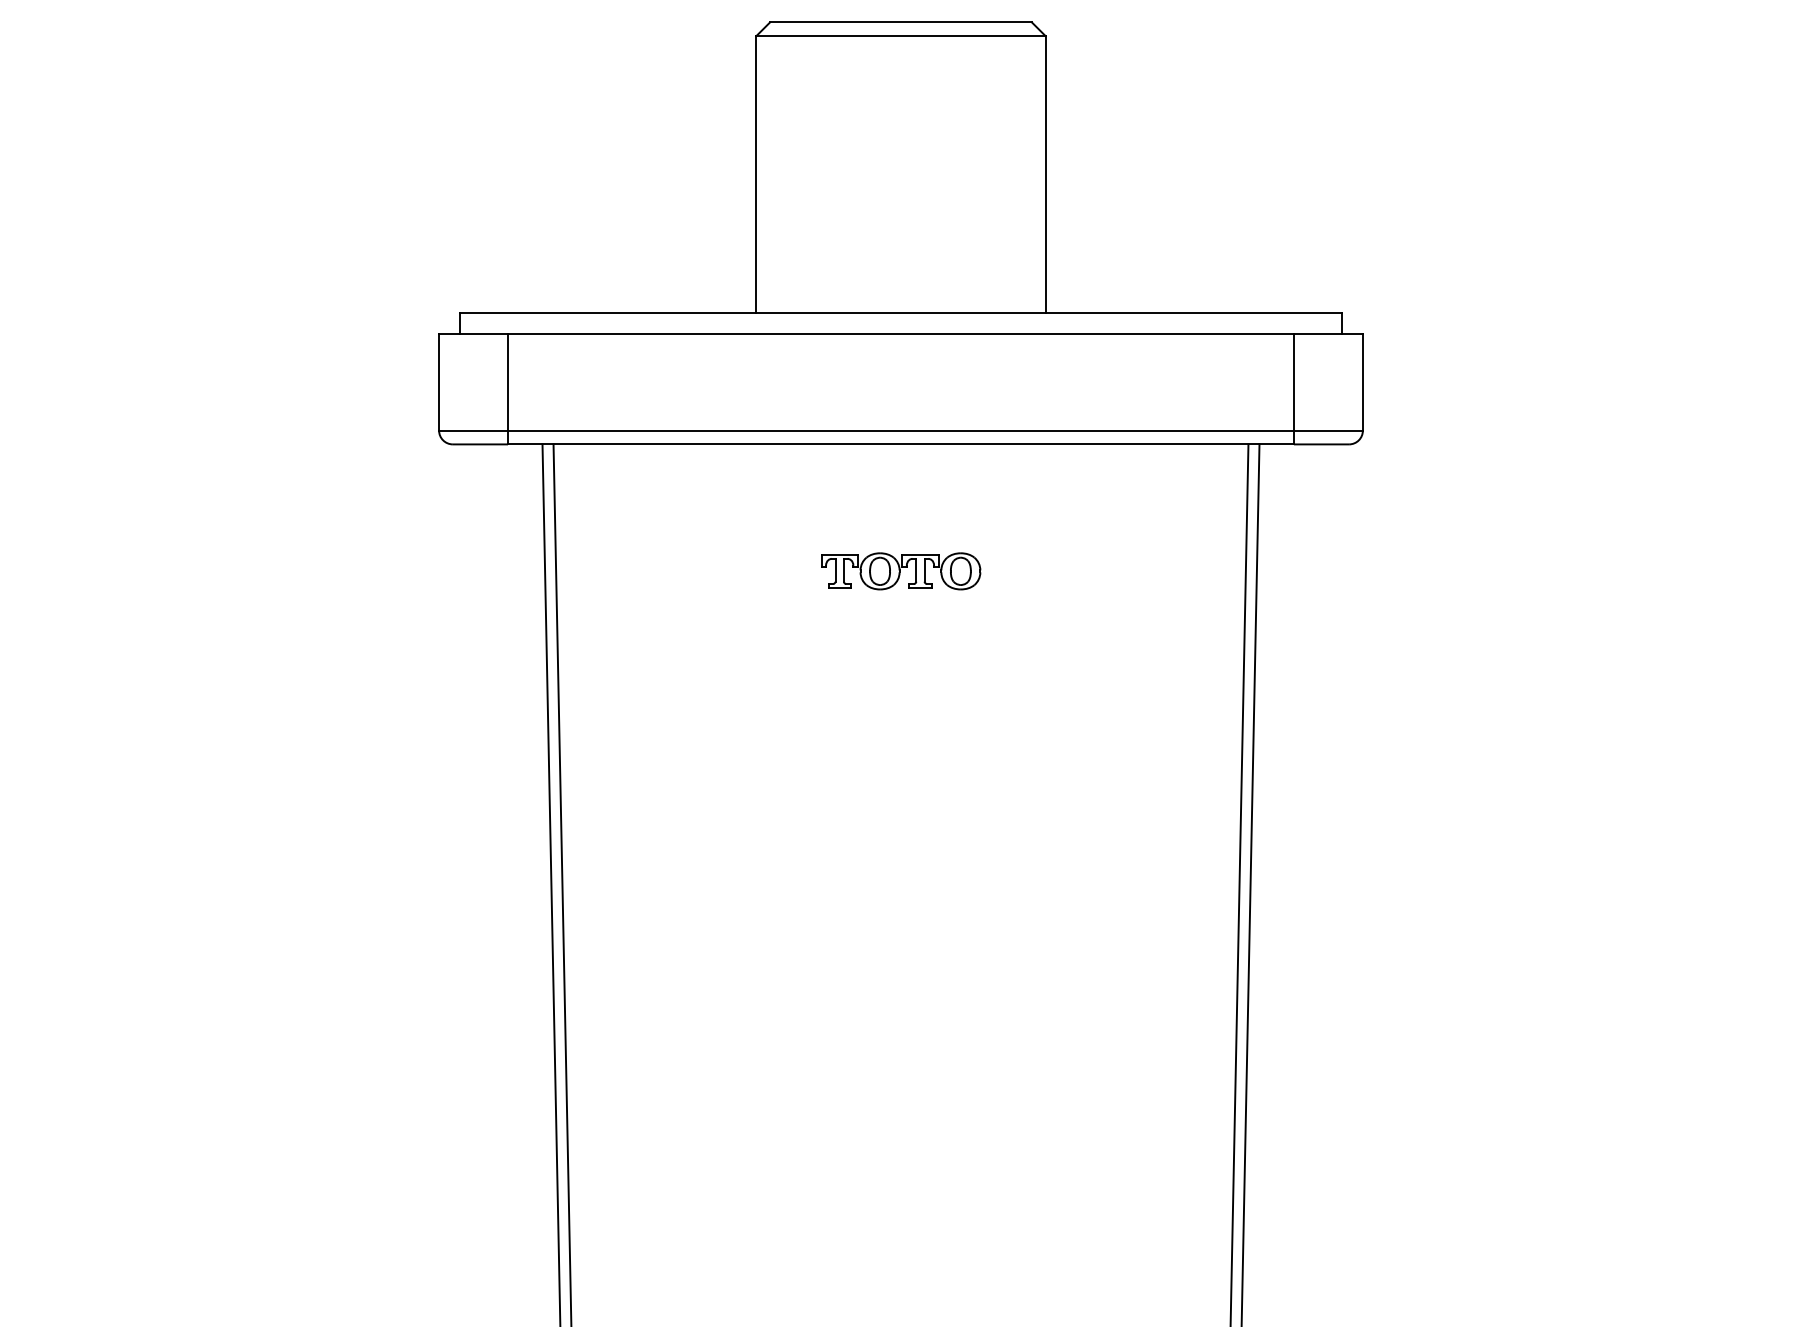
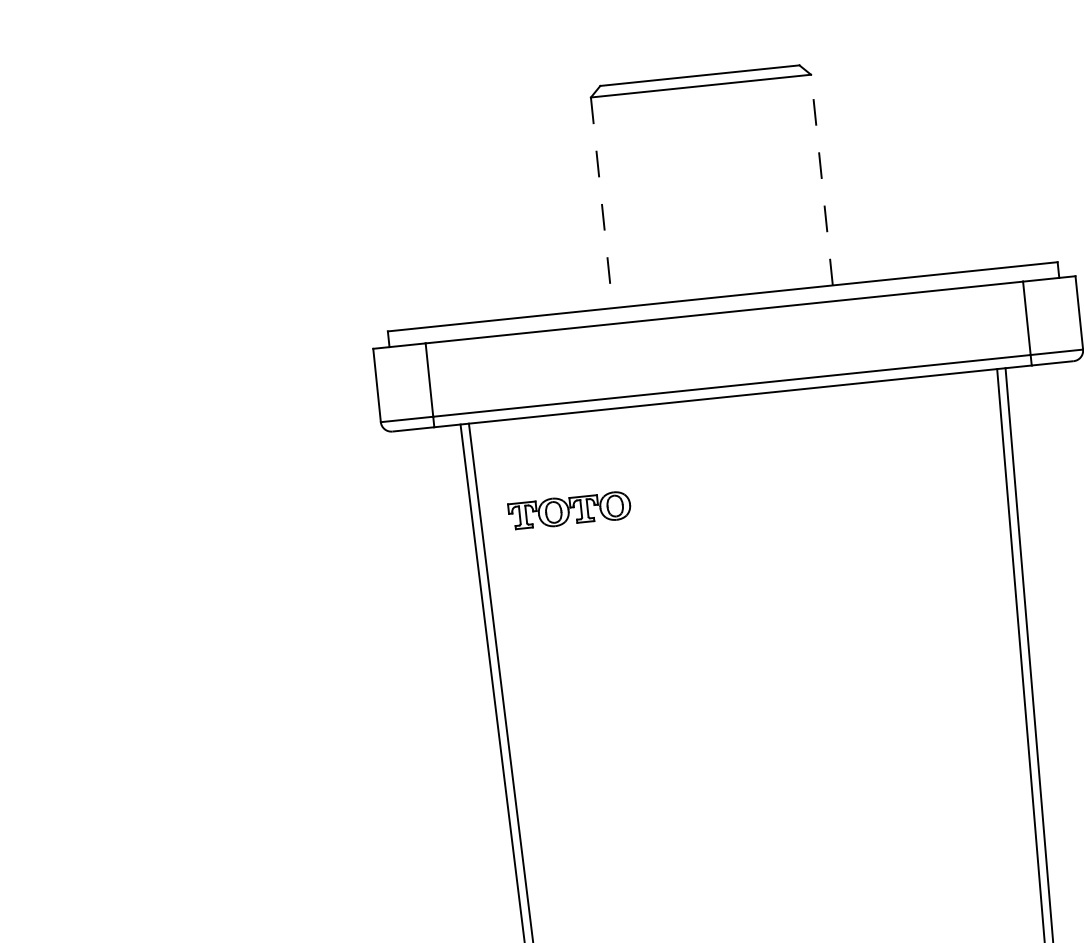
line: (756, 174) -> (602, 202), solid -> dashed
line: (1045, 174) -> (821, 179), solid -> dashed
part: (901, 571) -> (570, 510), moved

